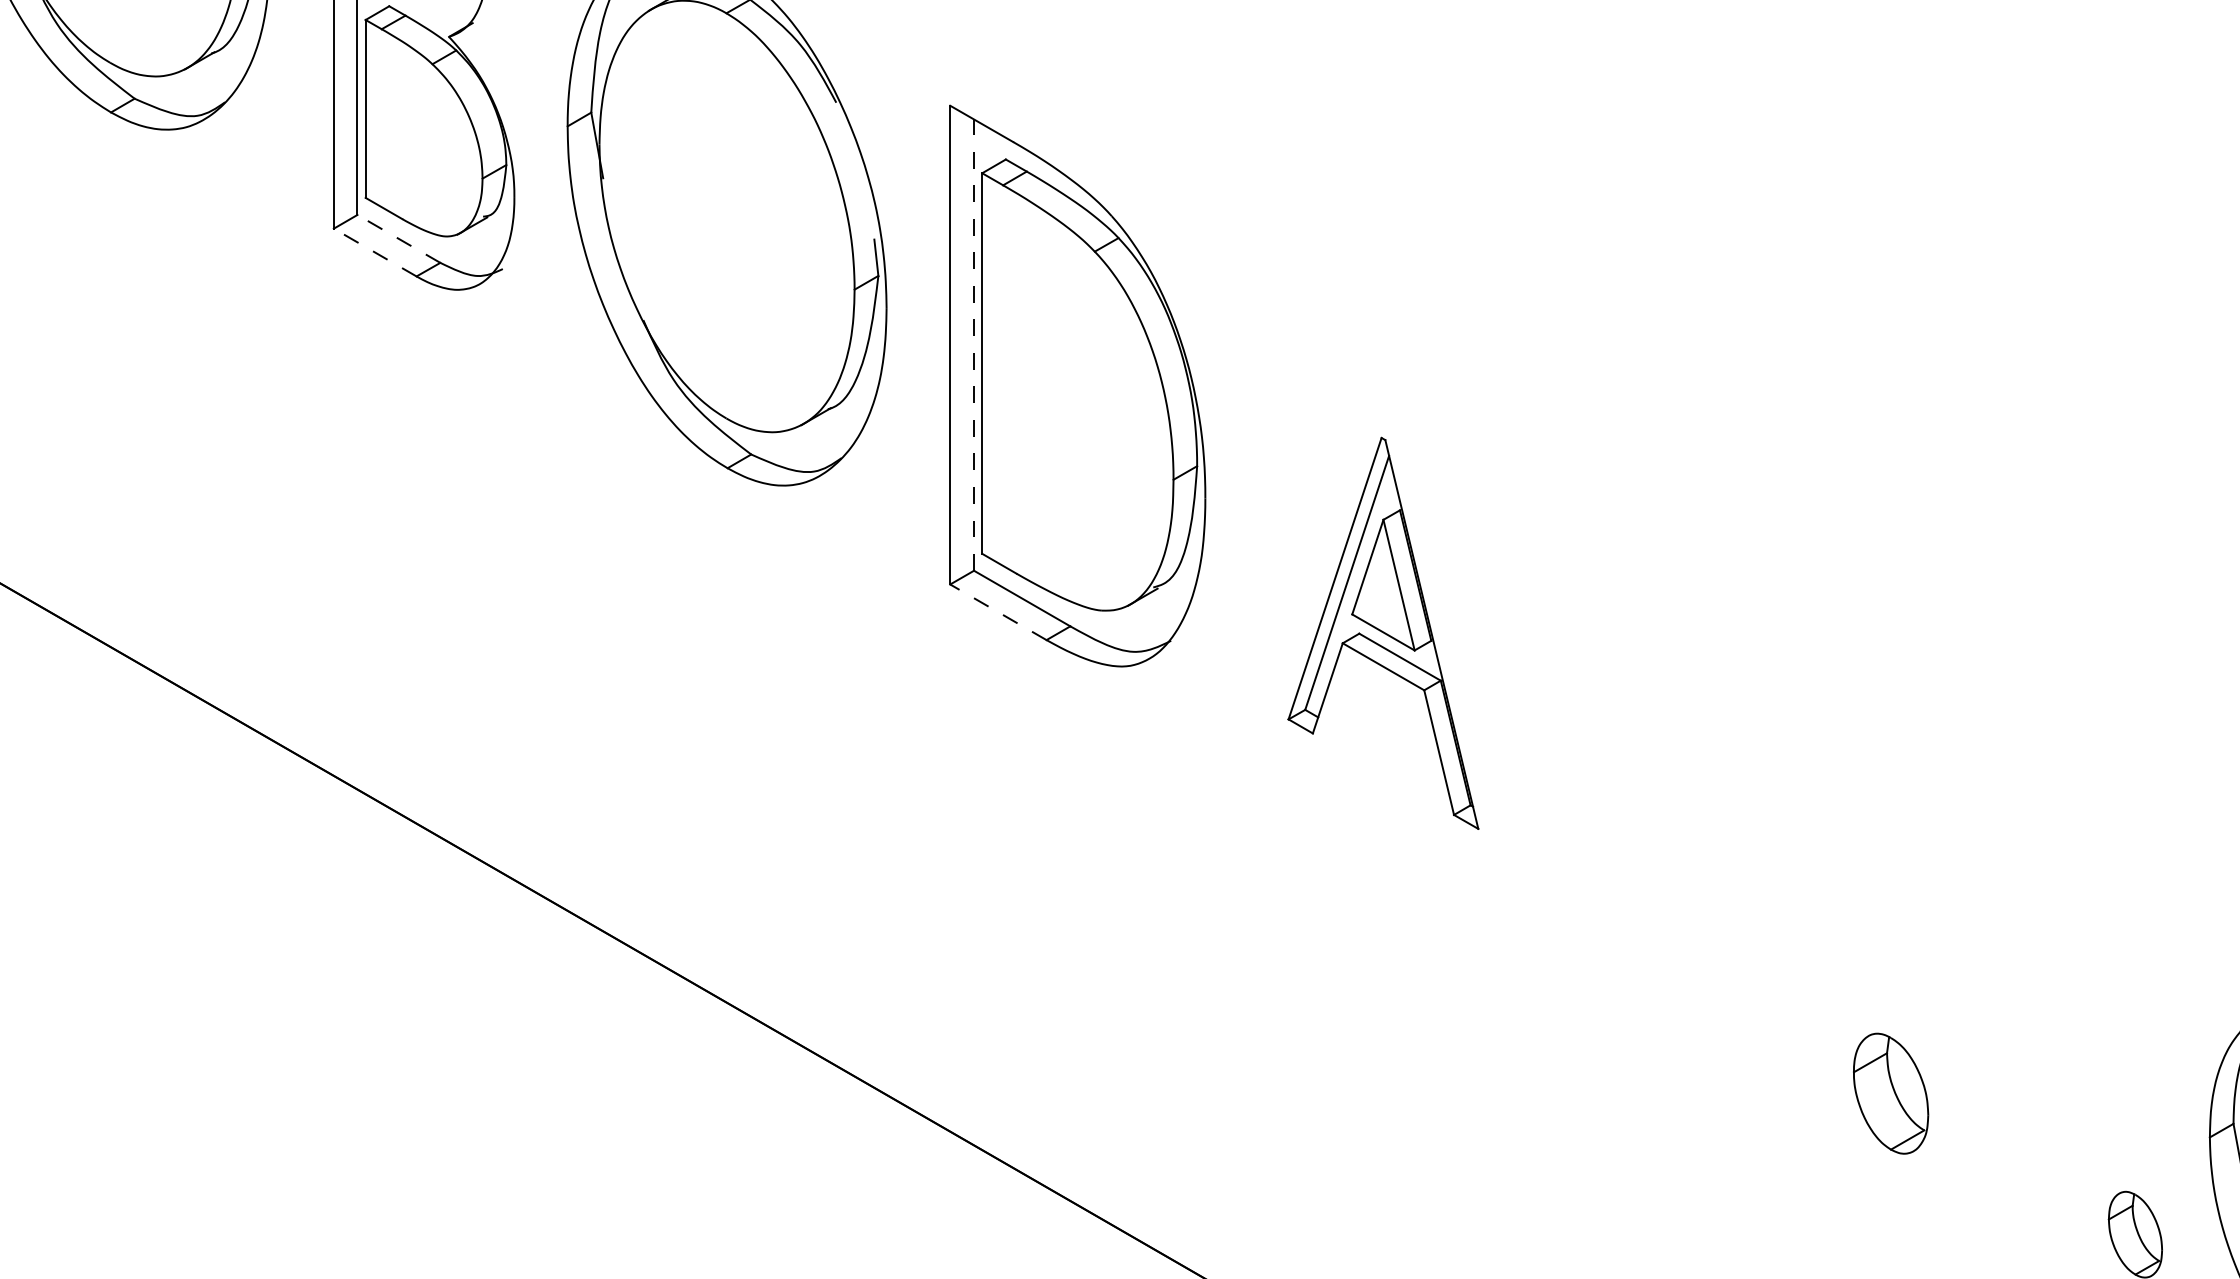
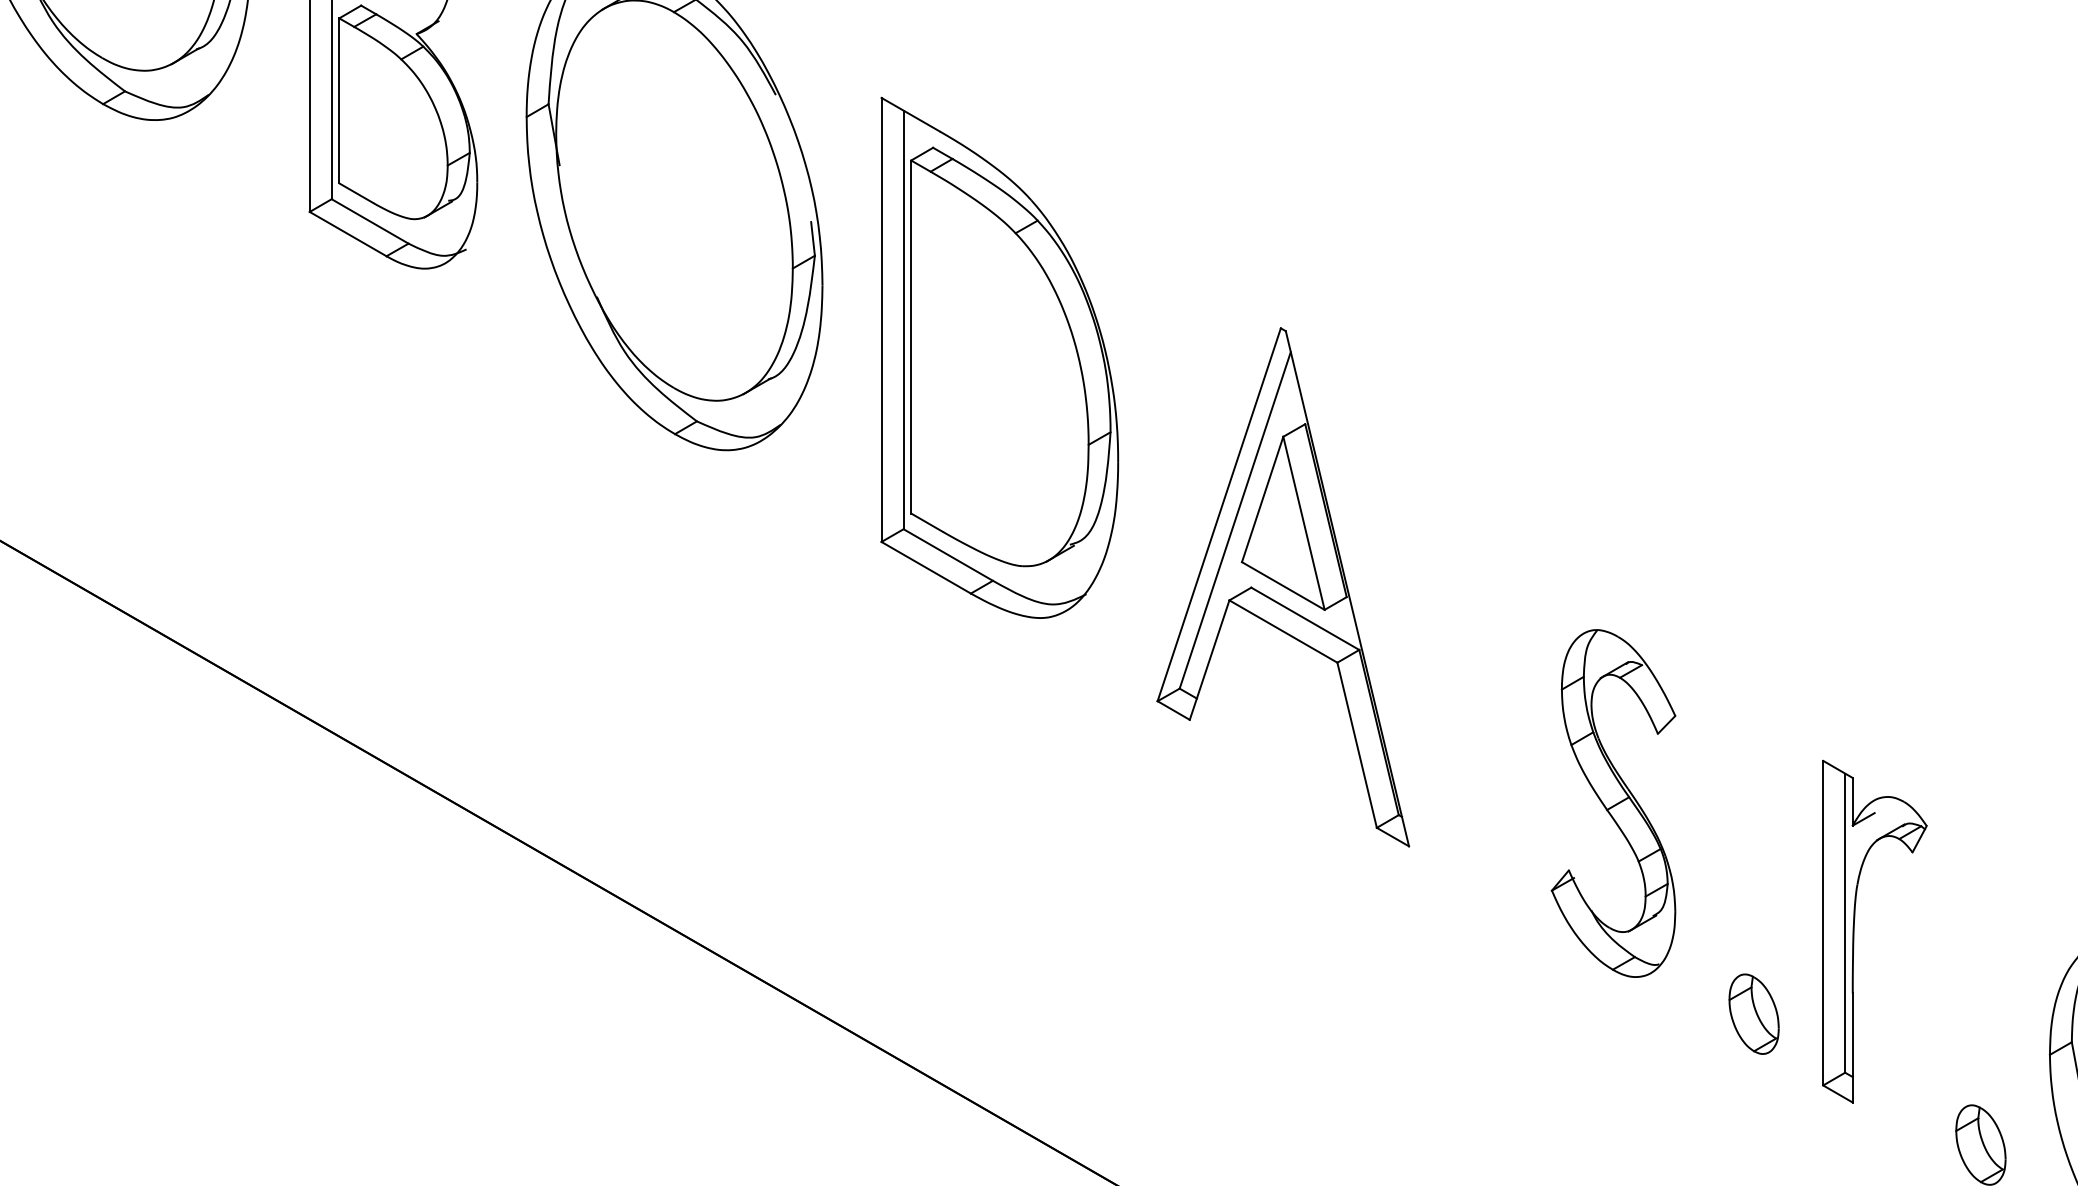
line: (398, 238) -> (369, 221), dashed -> solid
line: (374, 251) -> (347, 233), dashed -> solid
line: (973, 344) -> (903, 319), dashed -> solid
line: (998, 612) -> (926, 567), dashed -> solid
part: (1383, 633) -> (1283, 587), size x1.43
part: (1739, 866) -> (1613, 803), added
part: (1999, 1004) -> (1854, 931), added
part: (1890, 1092) -> (1753, 1013), size x0.71

